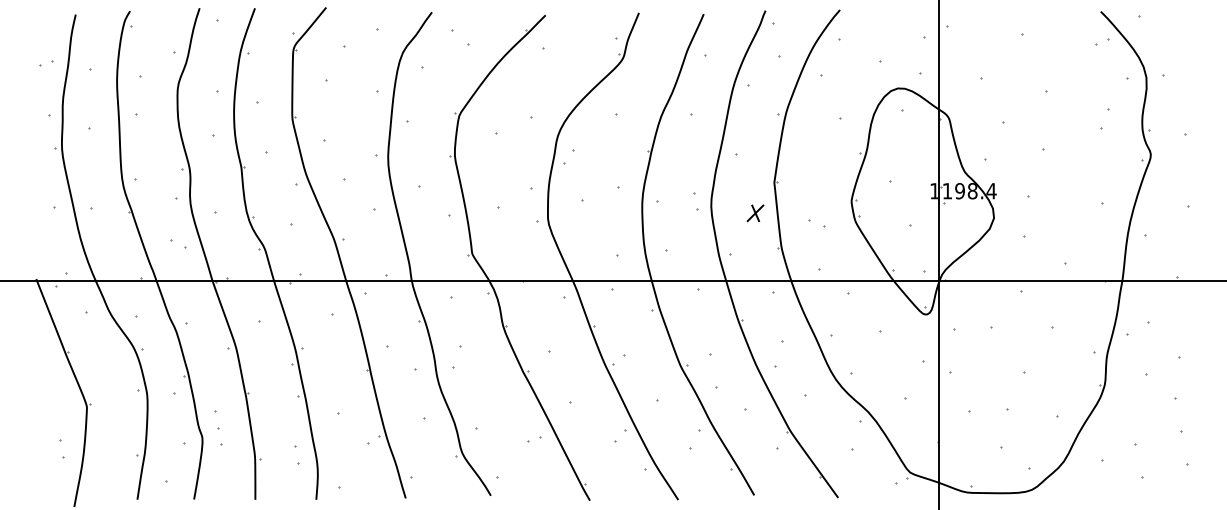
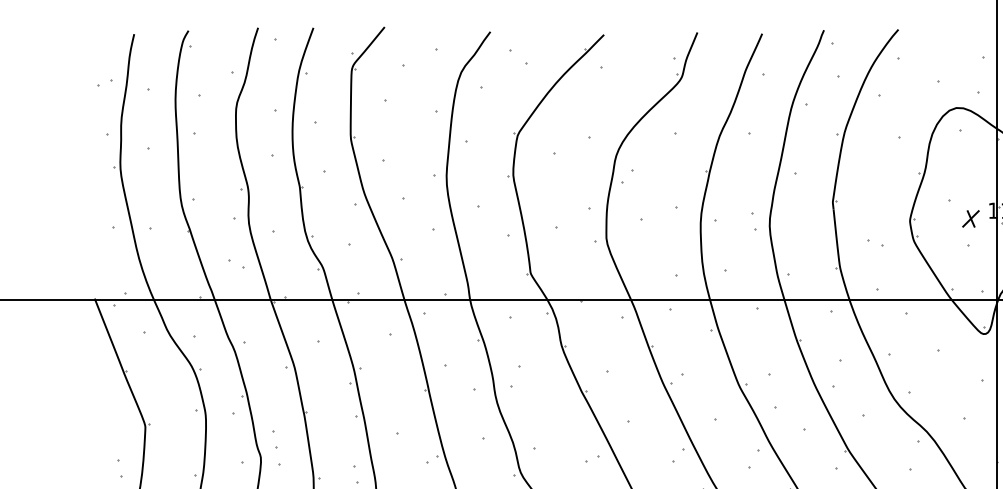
part: (755, 213) -> (970, 219), moved

